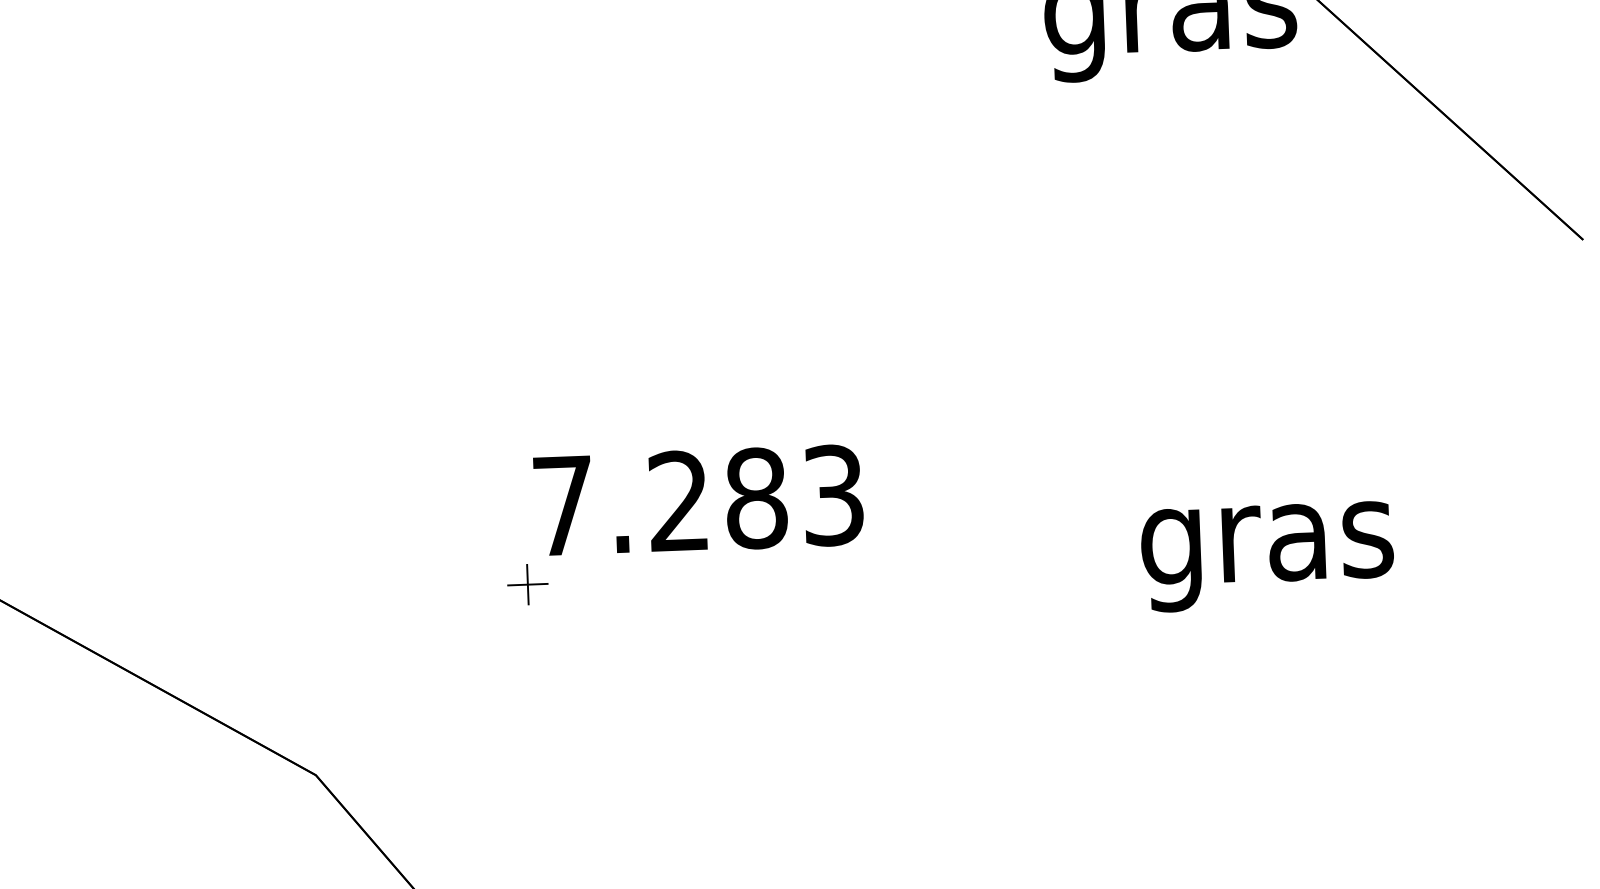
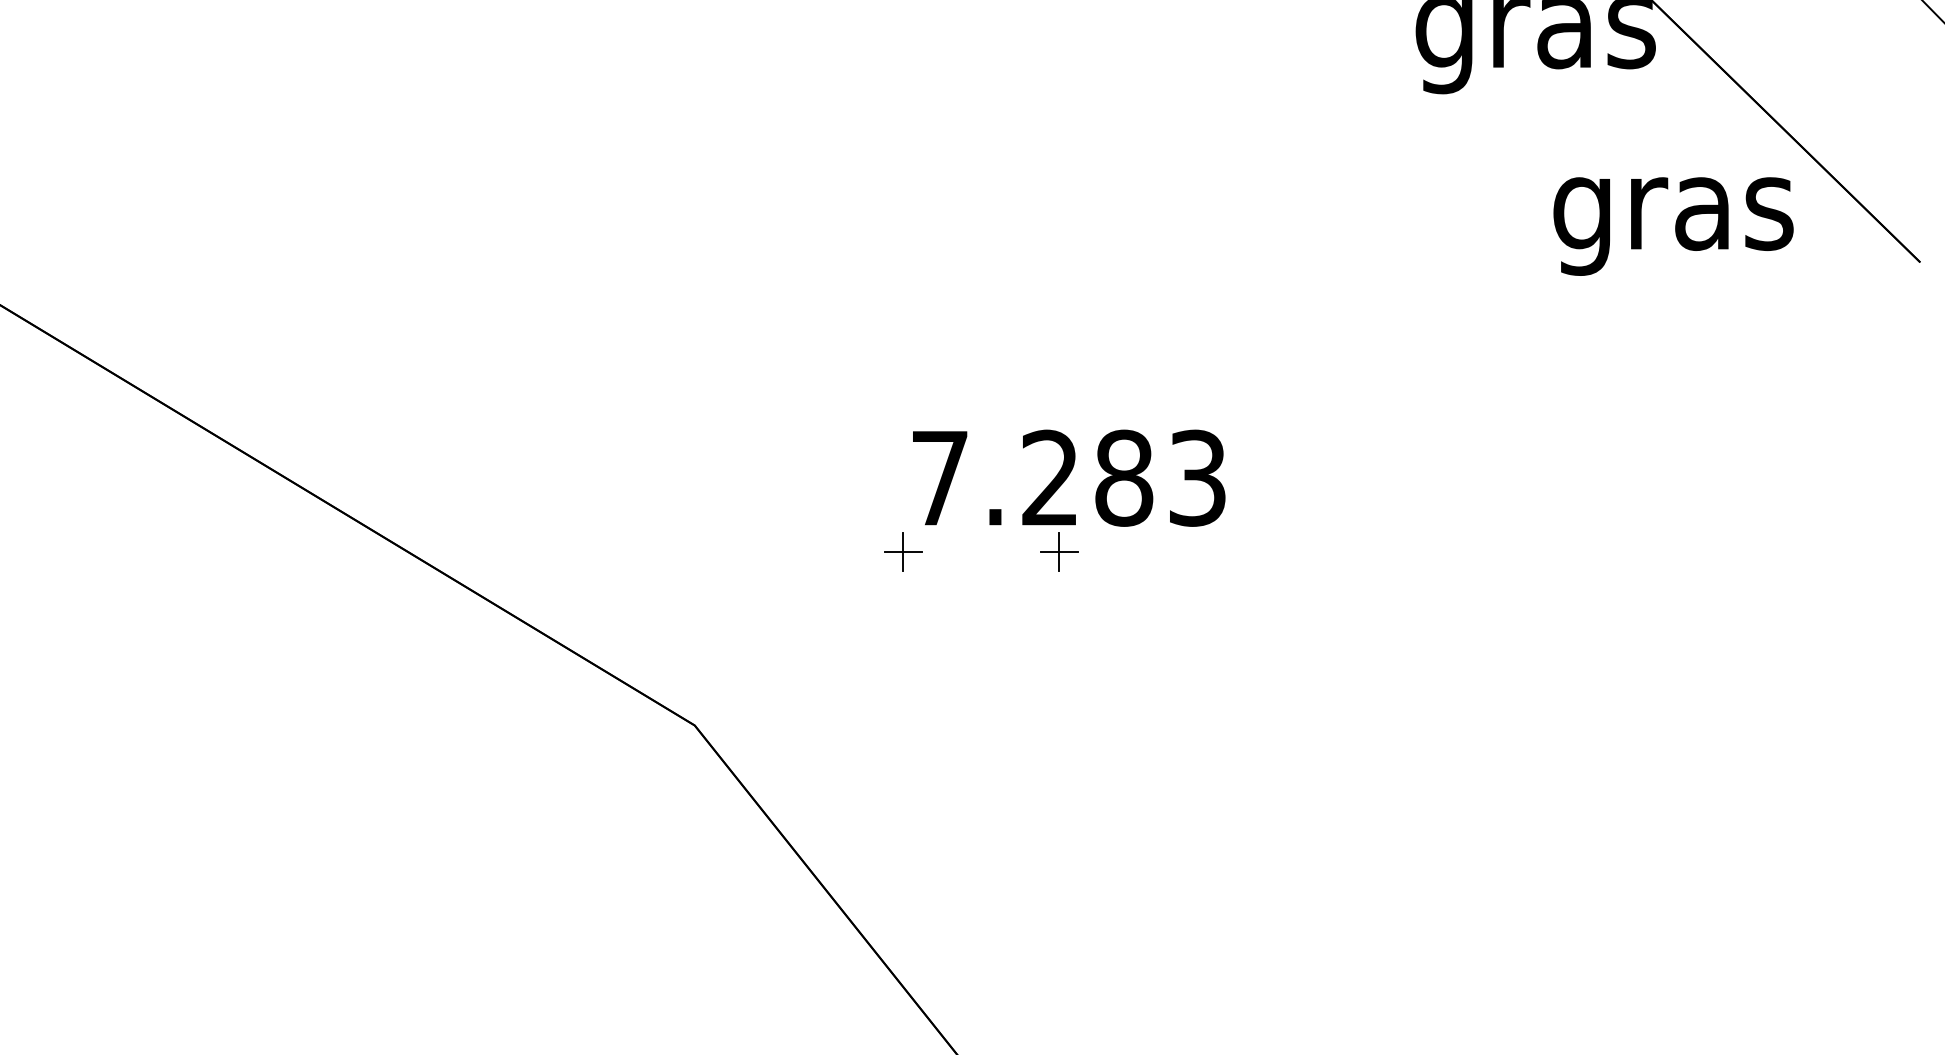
text: (1267, 556) -> (1673, 226), moved
part: (691, 577) -> (1059, 551), added

